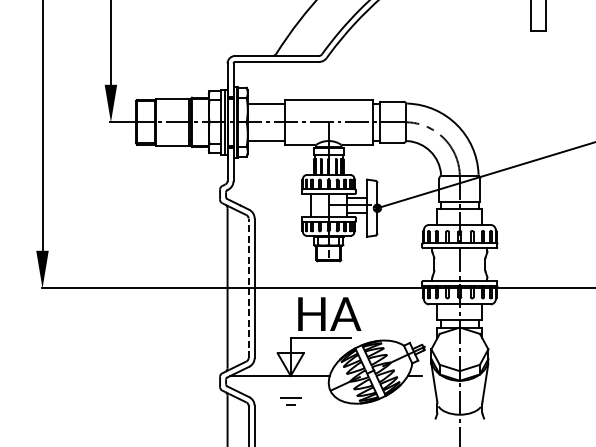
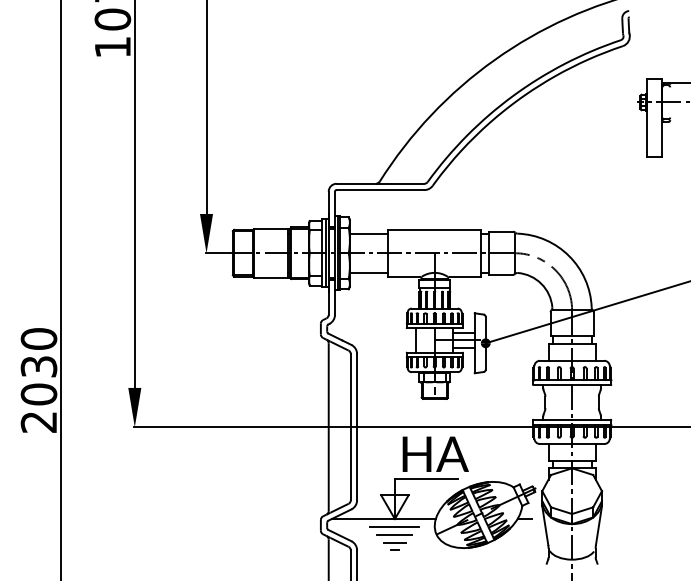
line: (248, 287) -> (350, 426), dashed -> solid
line: (290, 383) -> (394, 526), added
line: (290, 390) -> (394, 534), added

